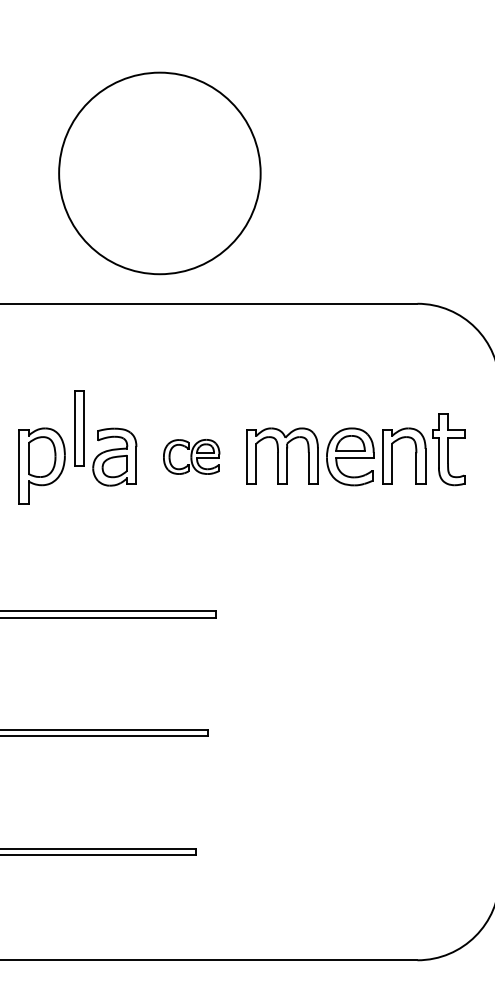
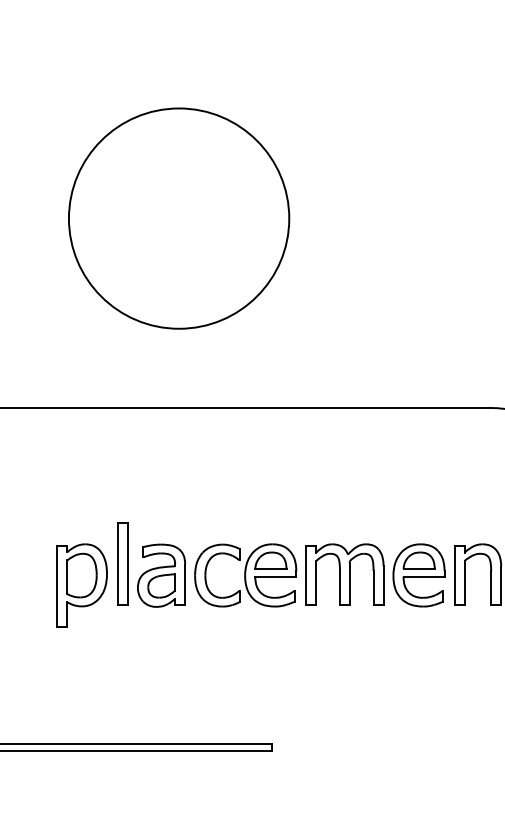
circle: (159, 173) -> (178, 218), moved
part: (79, 428) -> (122, 564), moved
part: (191, 456) -> (245, 574), size x1.67

